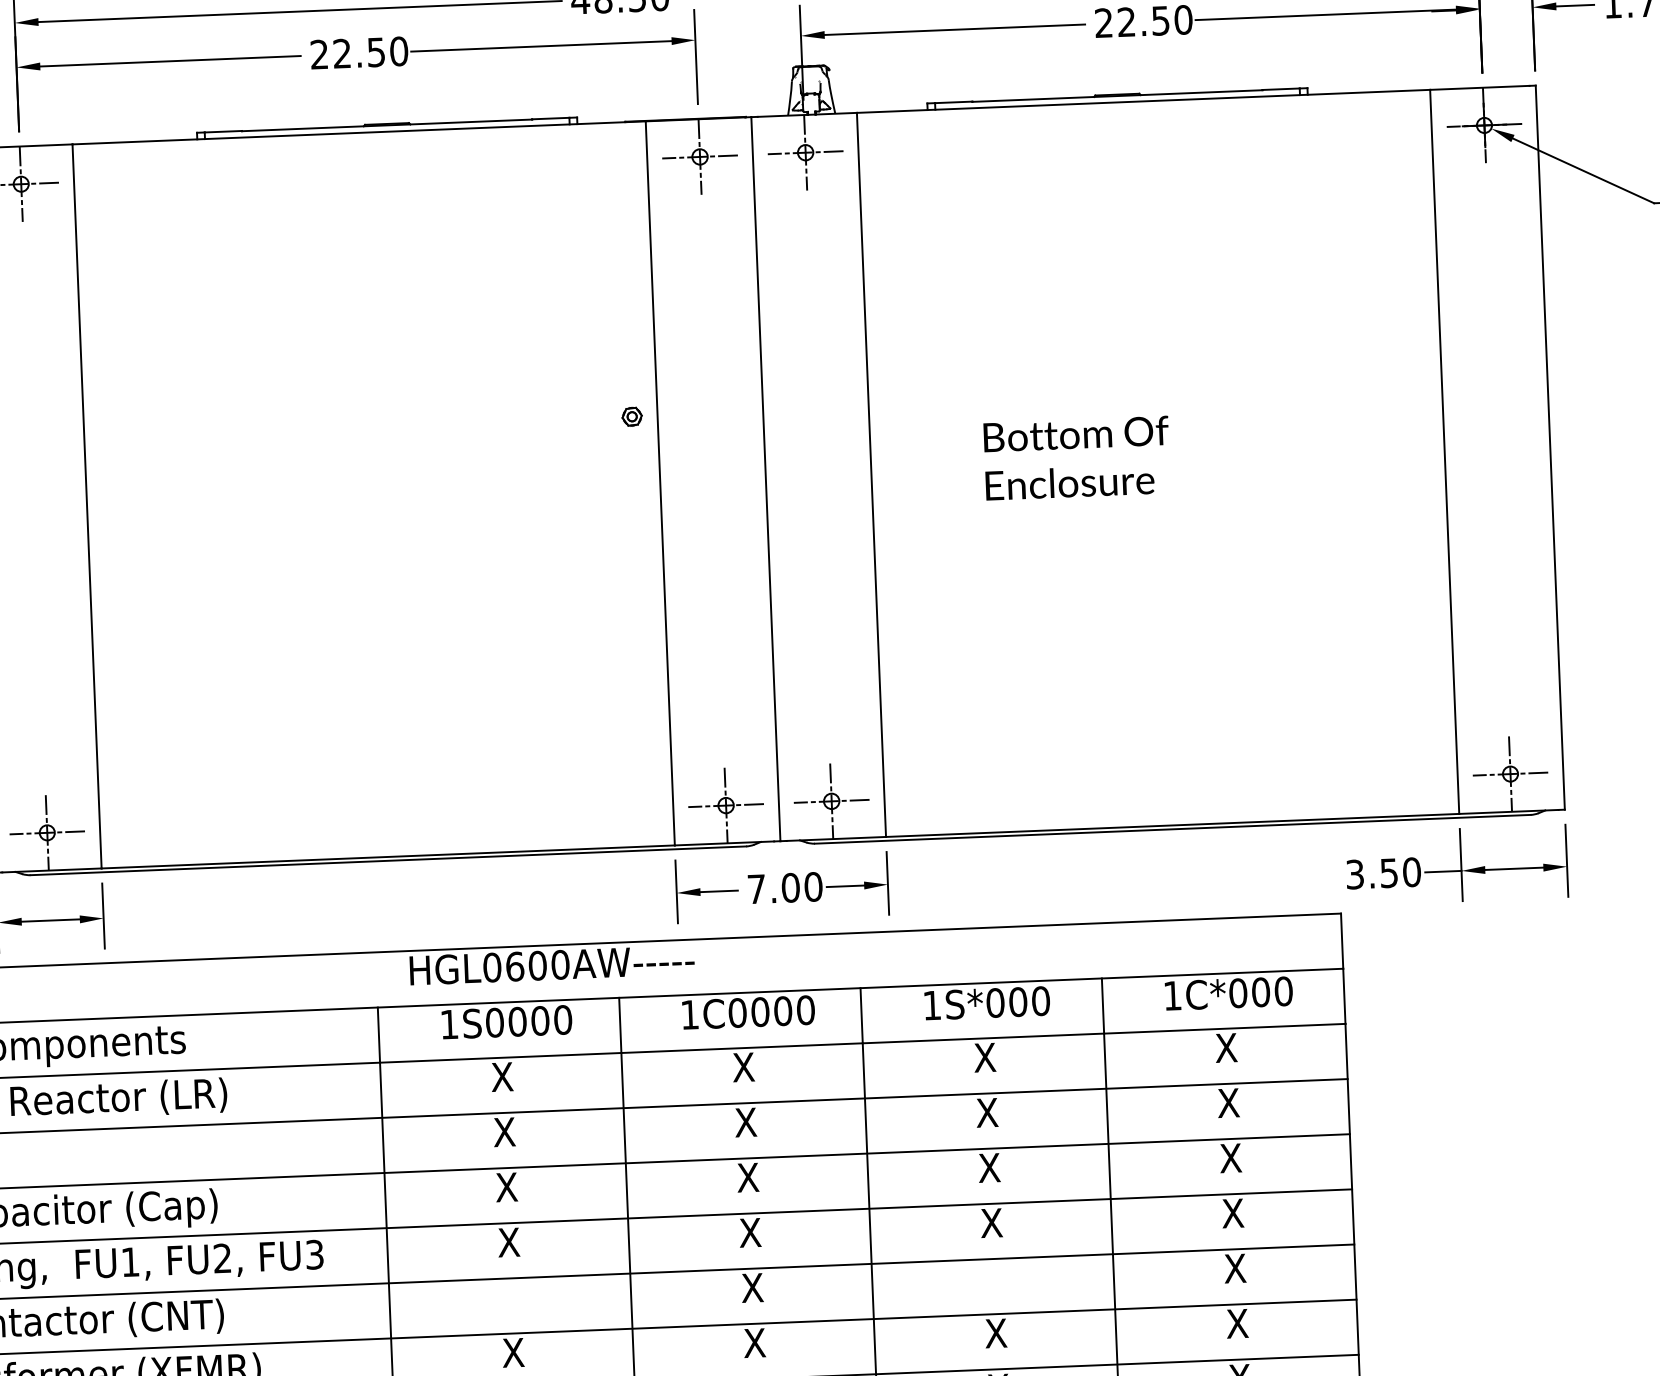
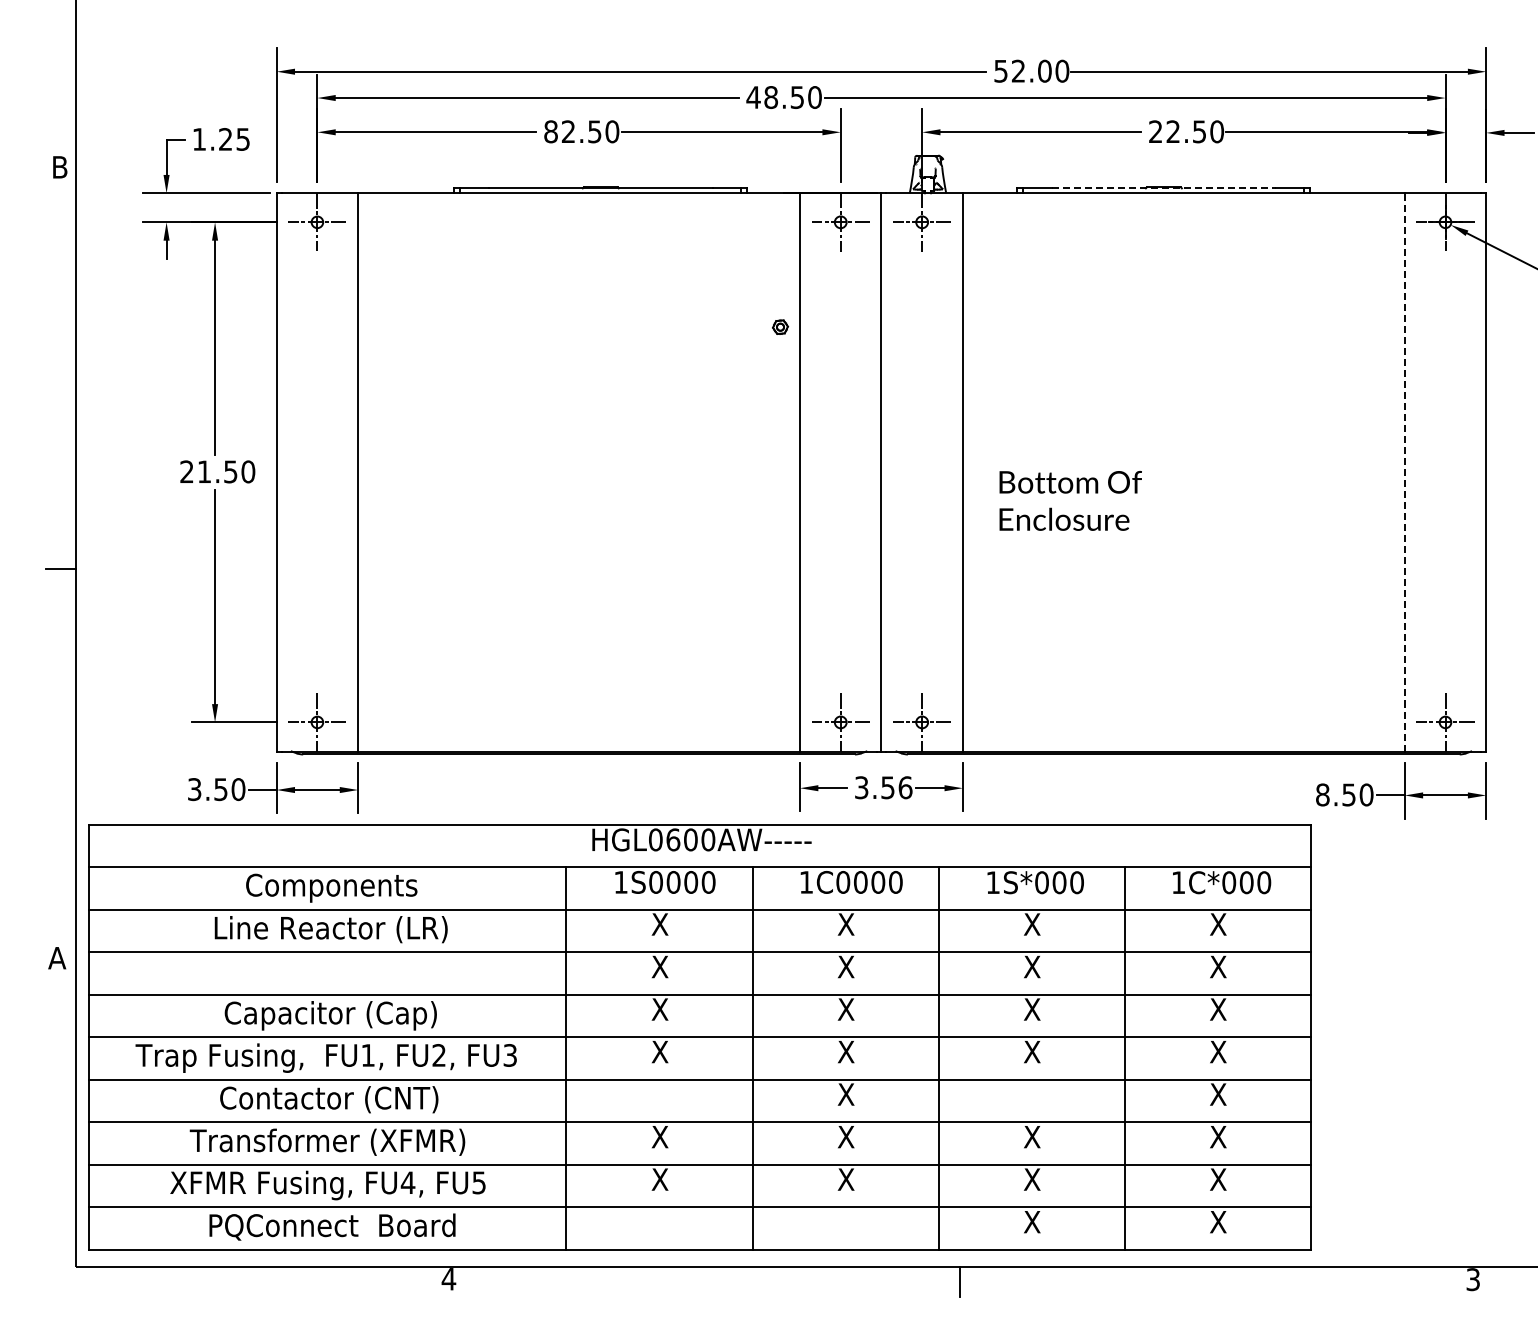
text: (318, 54) -> (550, 131), 22.50 -> 82.50
line: (1116, 96) -> (1163, 188), solid -> dashed
part: (632, 415) -> (780, 326), moved
line: (1444, 450) -> (1404, 471), solid -> dashed
text: (1076, 457) -> (1070, 500), moved
text: (1354, 873) -> (1322, 794), 3.50 -> 8.50
text: (784, 887) -> (883, 787), 7.00 -> 3.56

